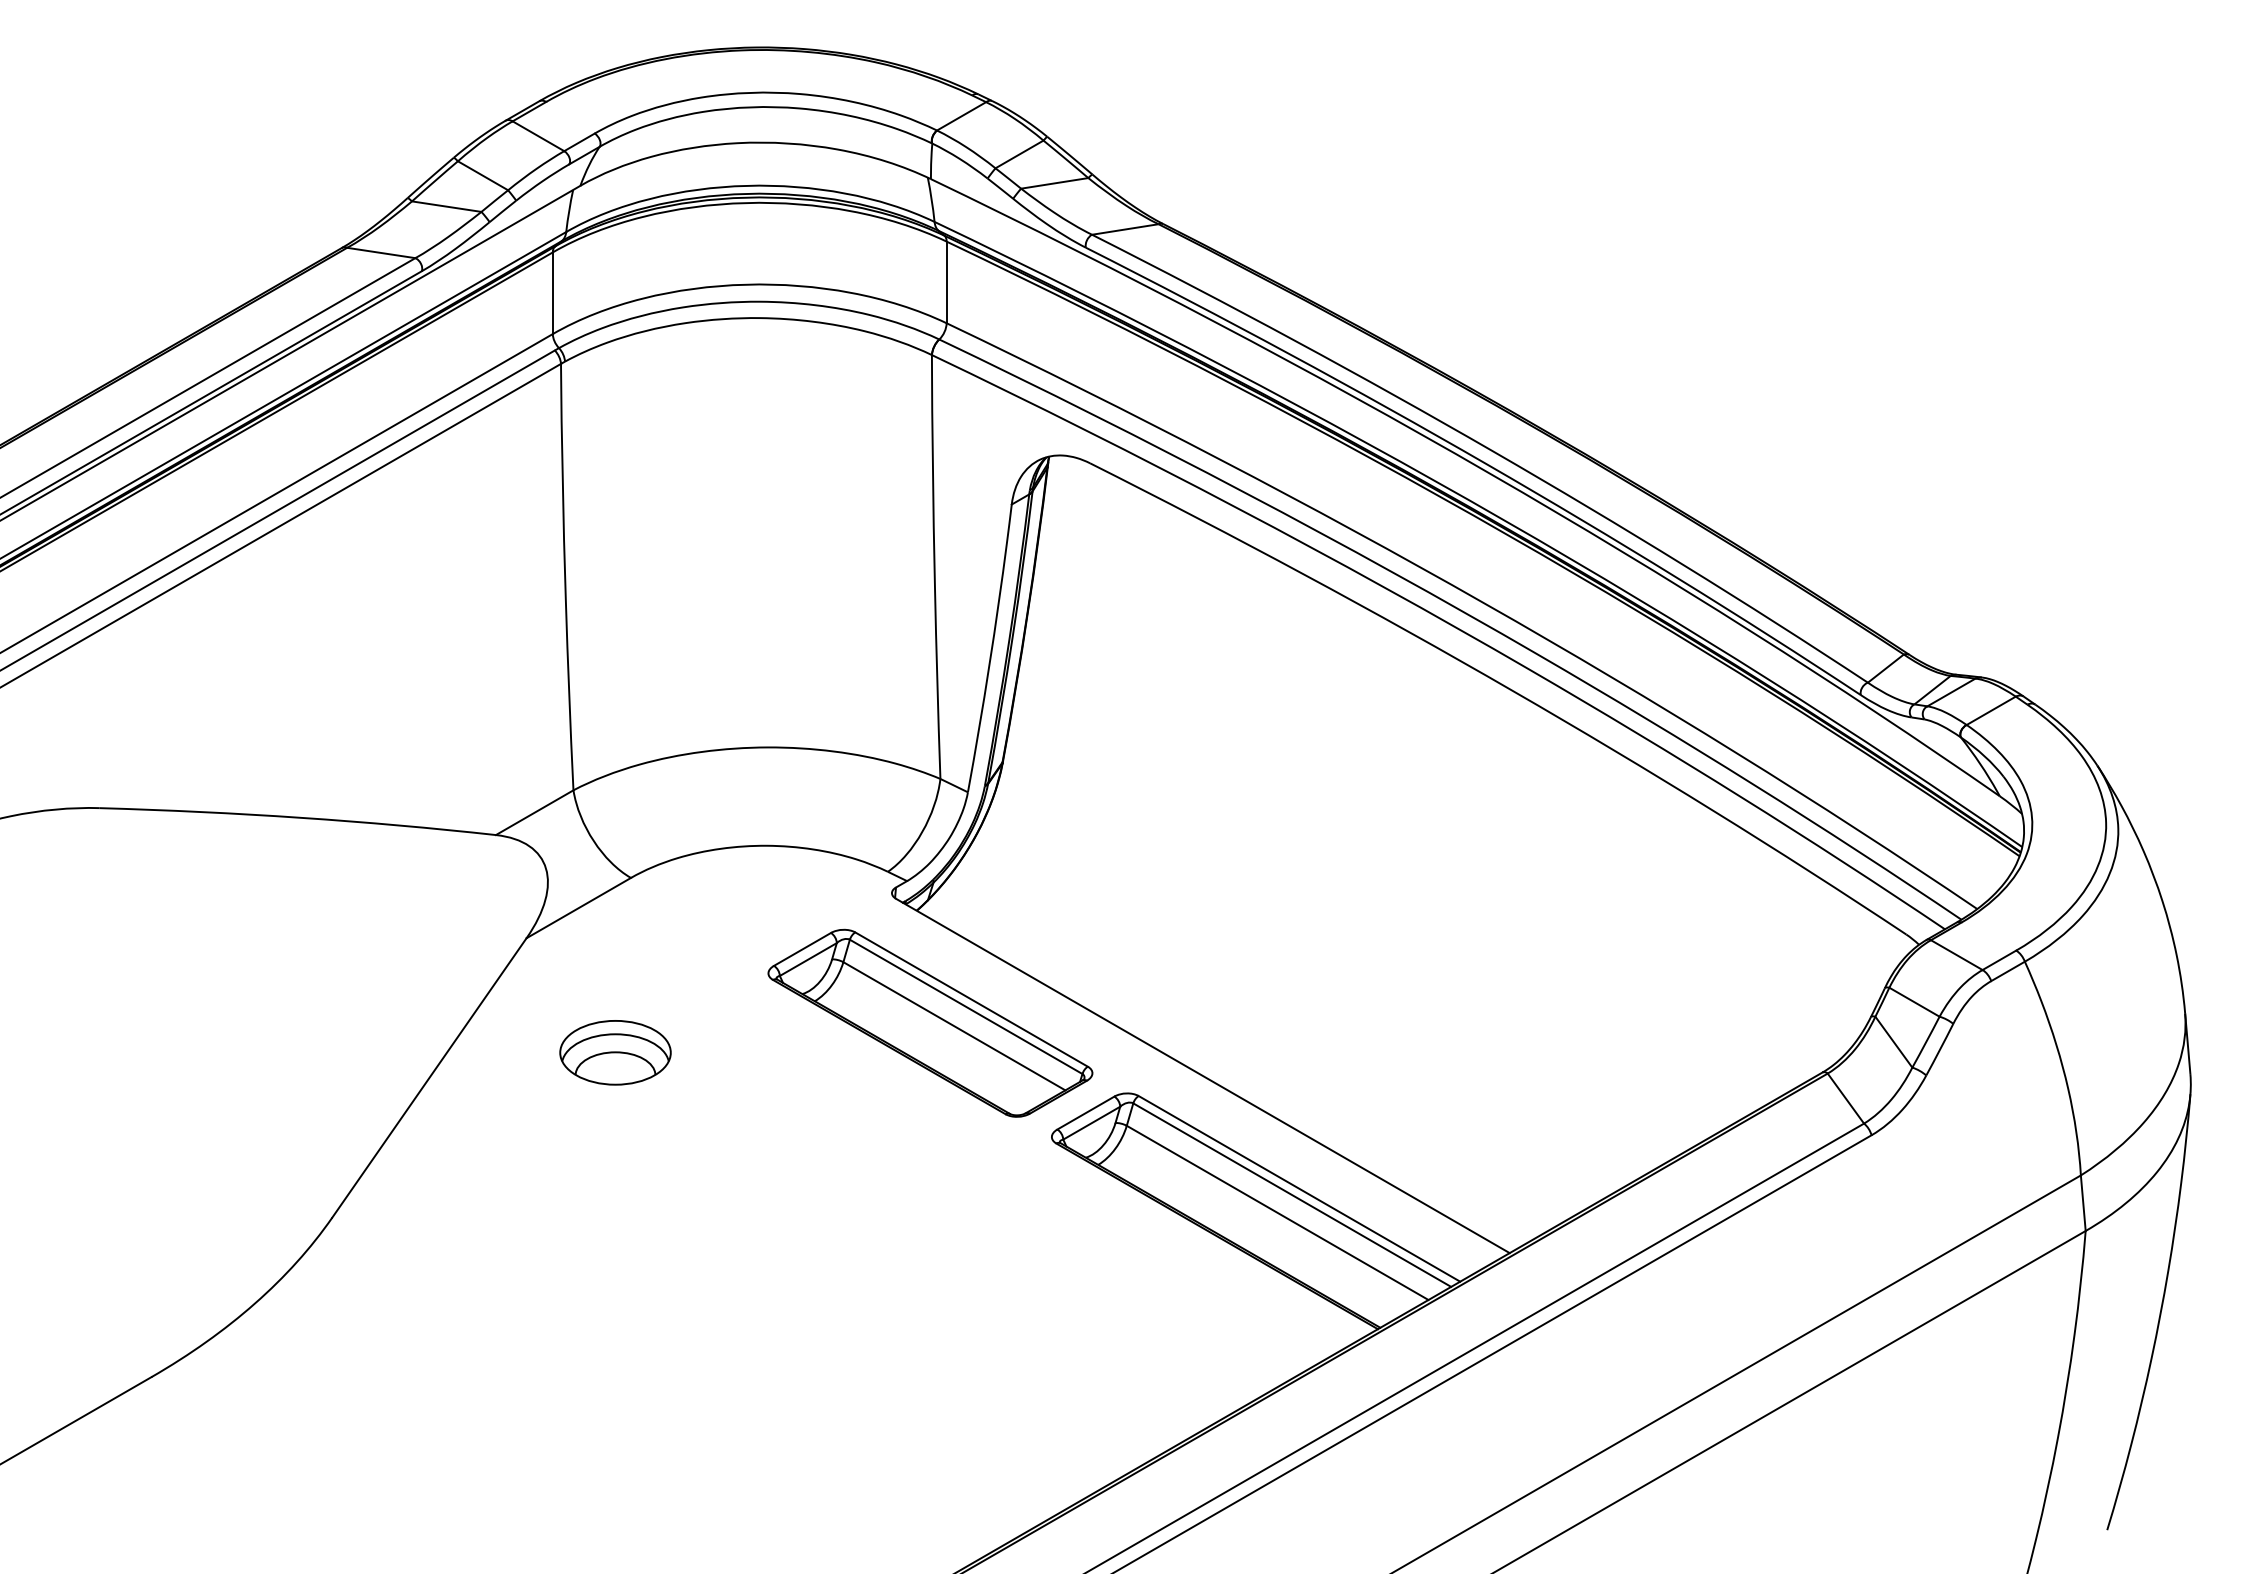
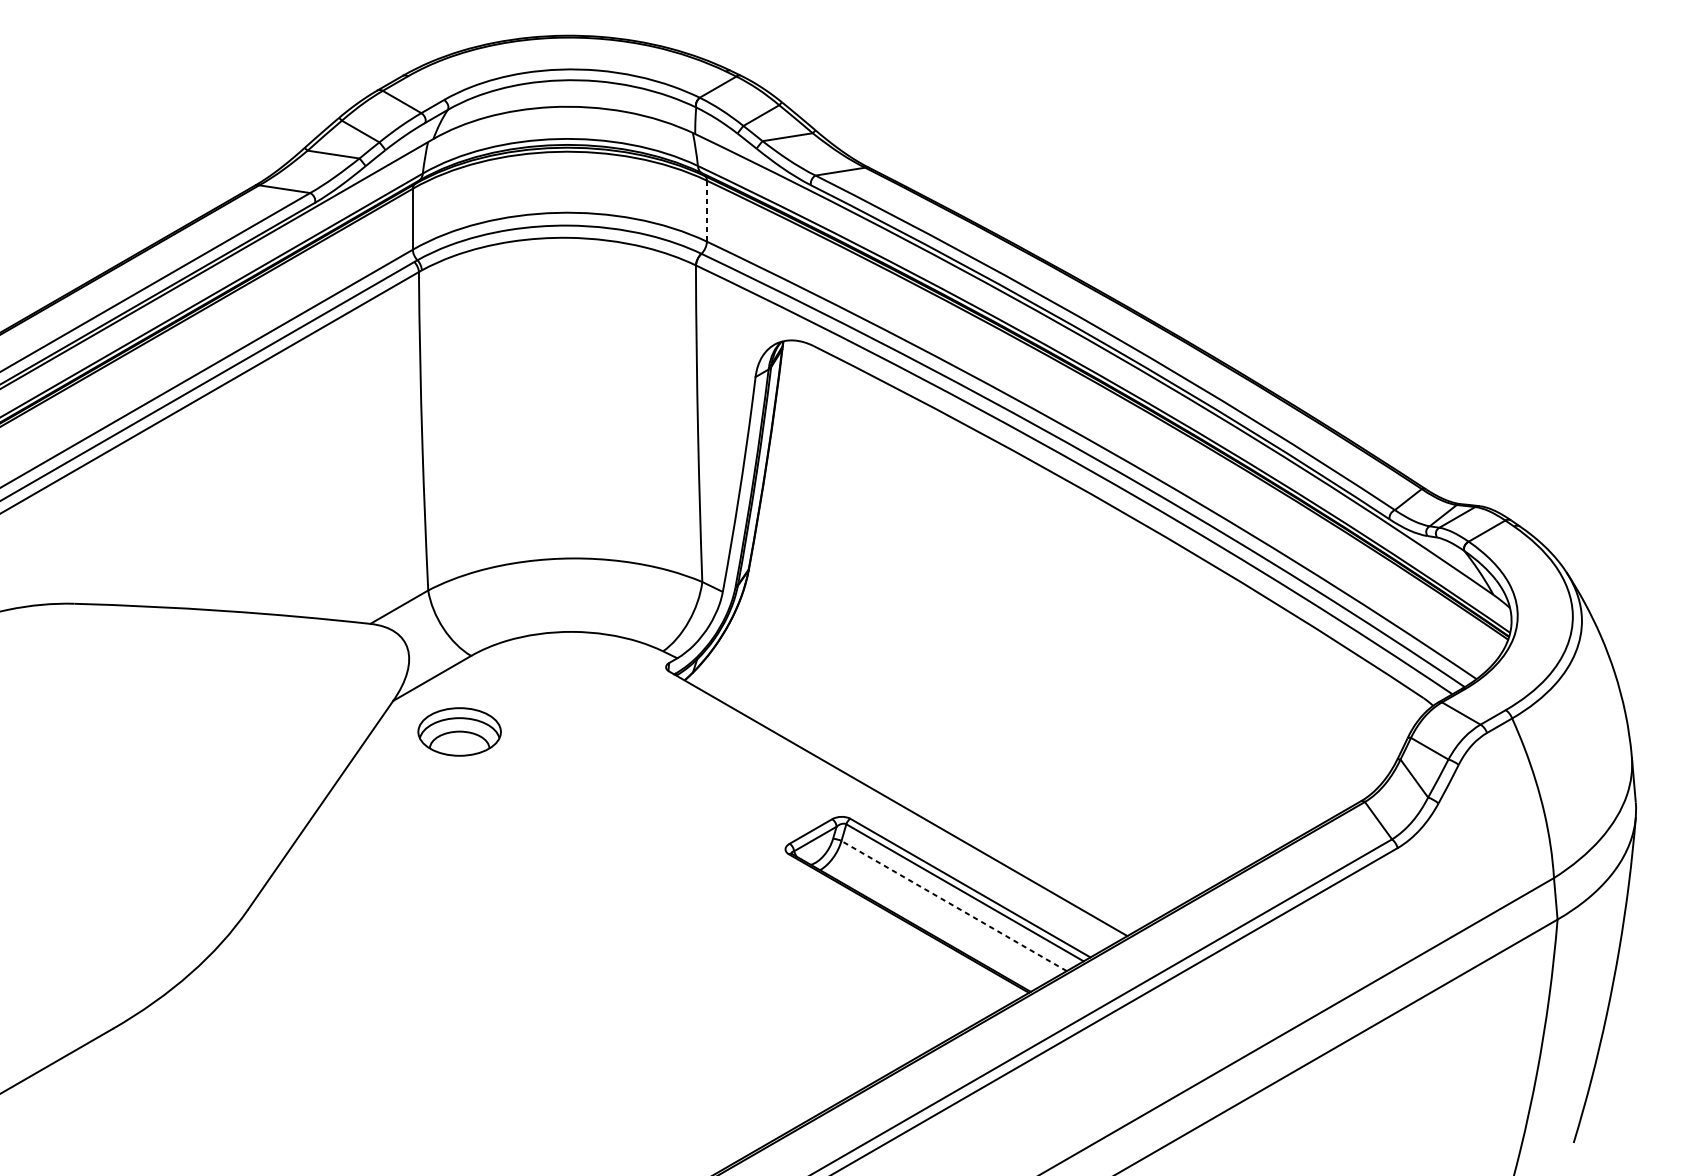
line: (946, 282) -> (706, 211), solid -> dashed
part: (930, 1022) -> (694, 763), removed
part: (615, 1052) -> (459, 731), moved
line: (1277, 1212) -> (954, 905), solid -> dashed

